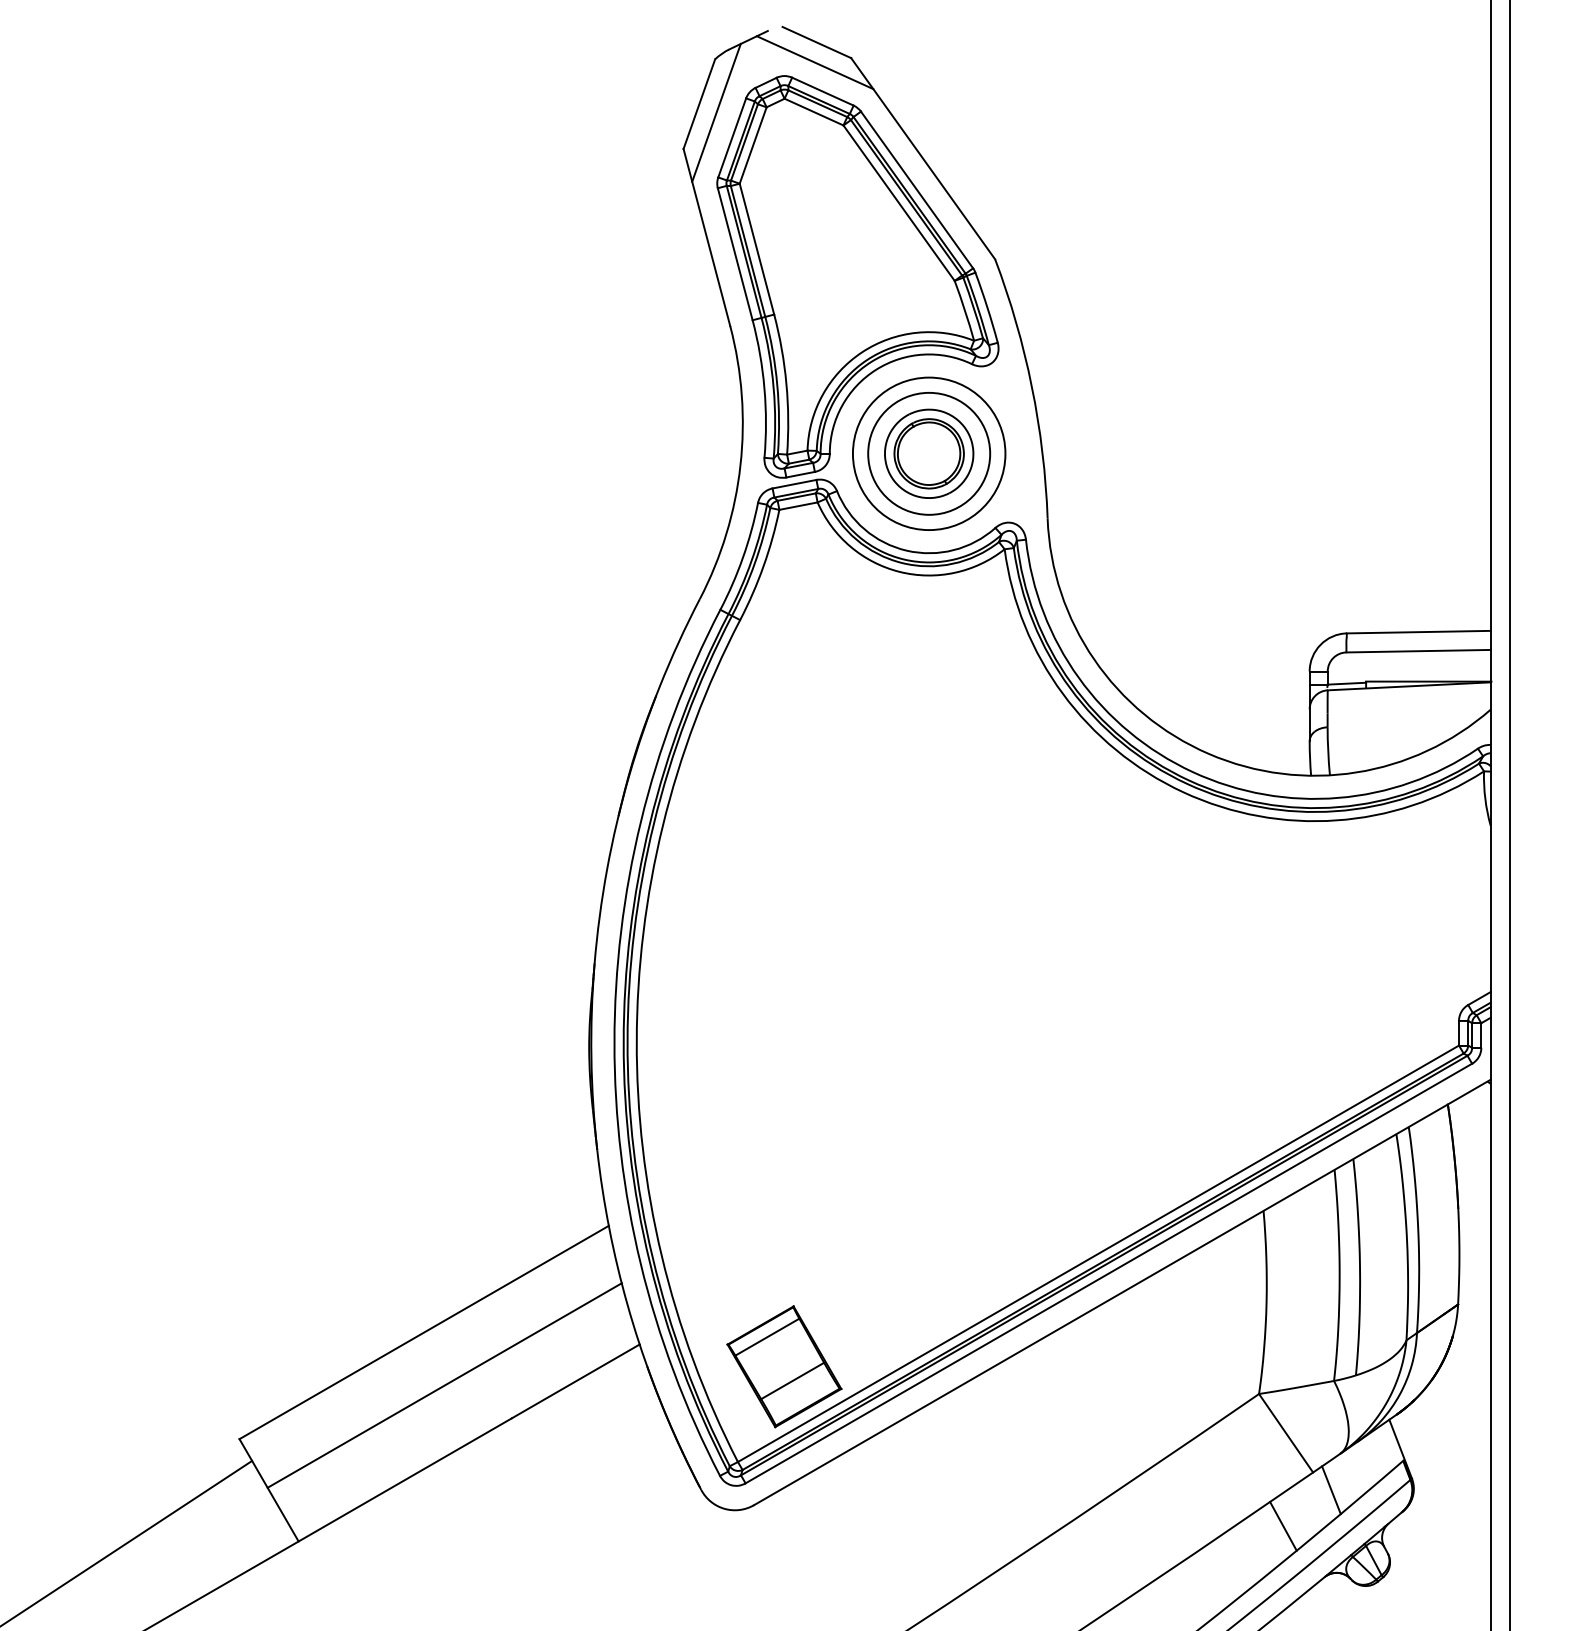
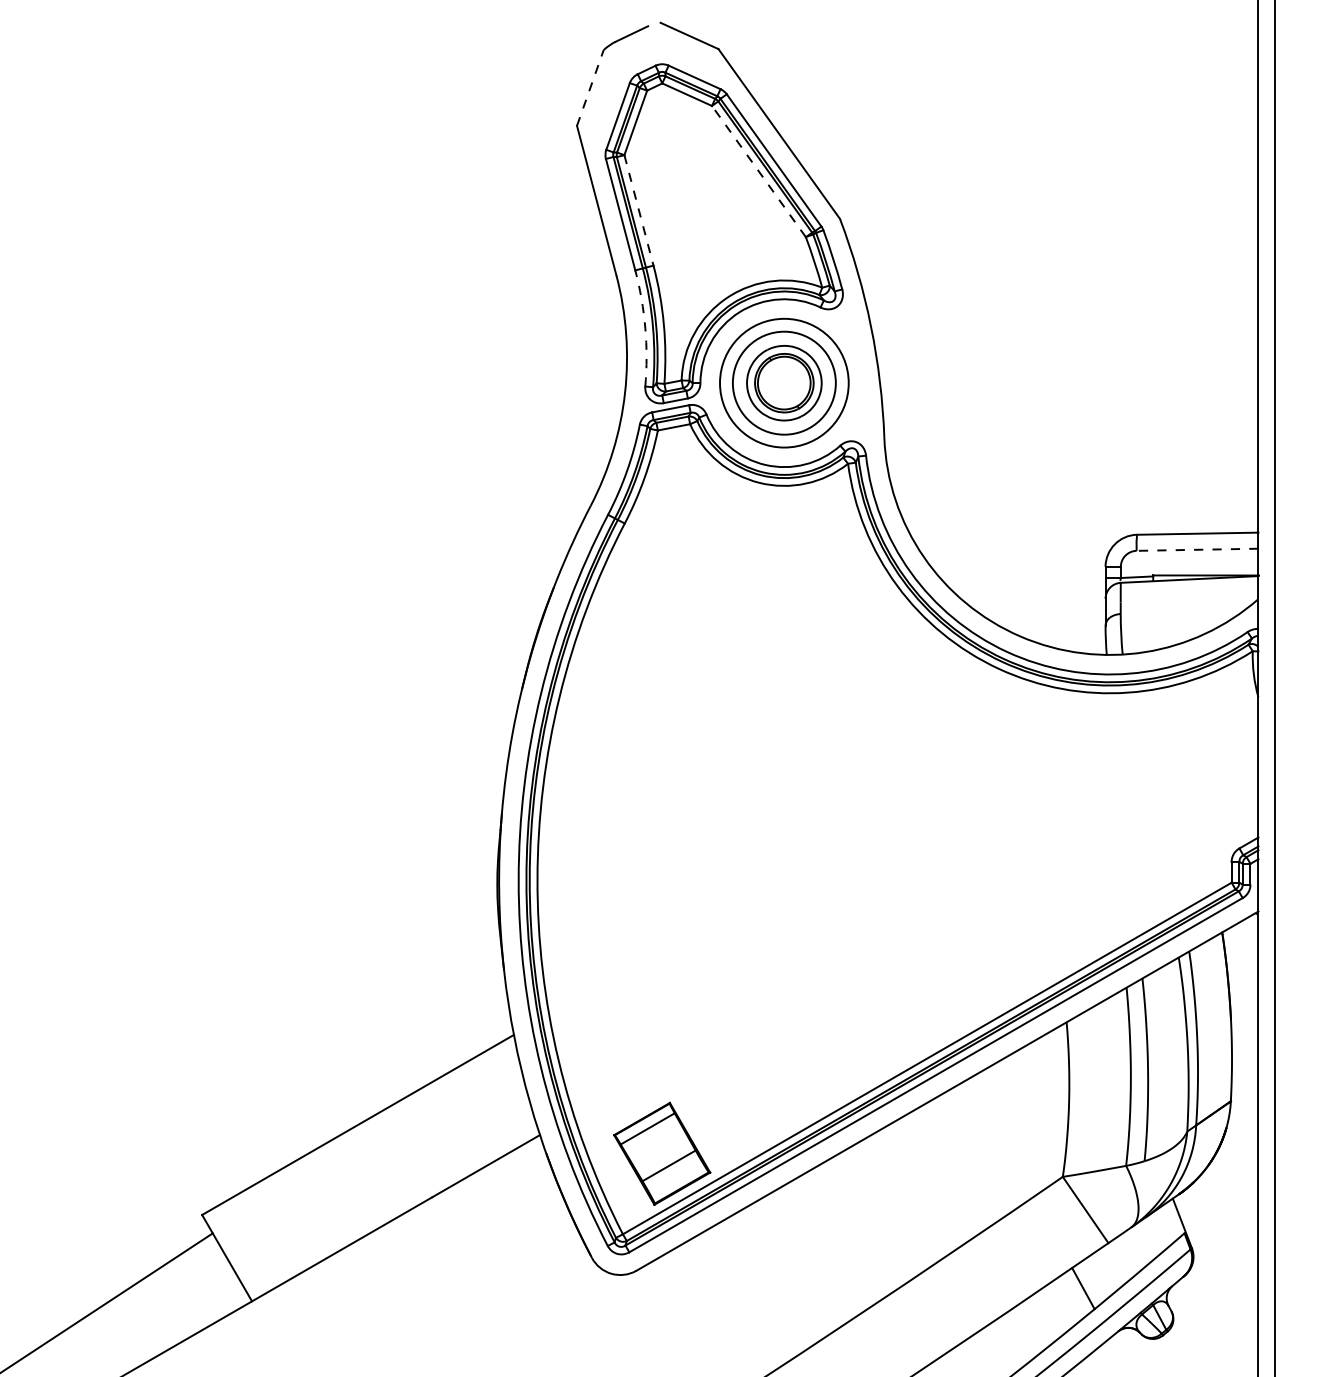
line: (814, 62) -> (687, 52), removed
line: (699, 104) -> (590, 88), solid -> dashed
line: (716, 112) -> (604, 95), removed
line: (899, 203) -> (759, 171), solid -> dashed
line: (756, 249) -> (638, 210), solid -> dashed
arc: (764, 388) -> (645, 328), solid -> dashed
line: (1418, 651) -> (1197, 550), solid -> dashed
line: (444, 1385) -> (375, 1169), removed
line: (1331, 1490) -> (1123, 1258), removed

